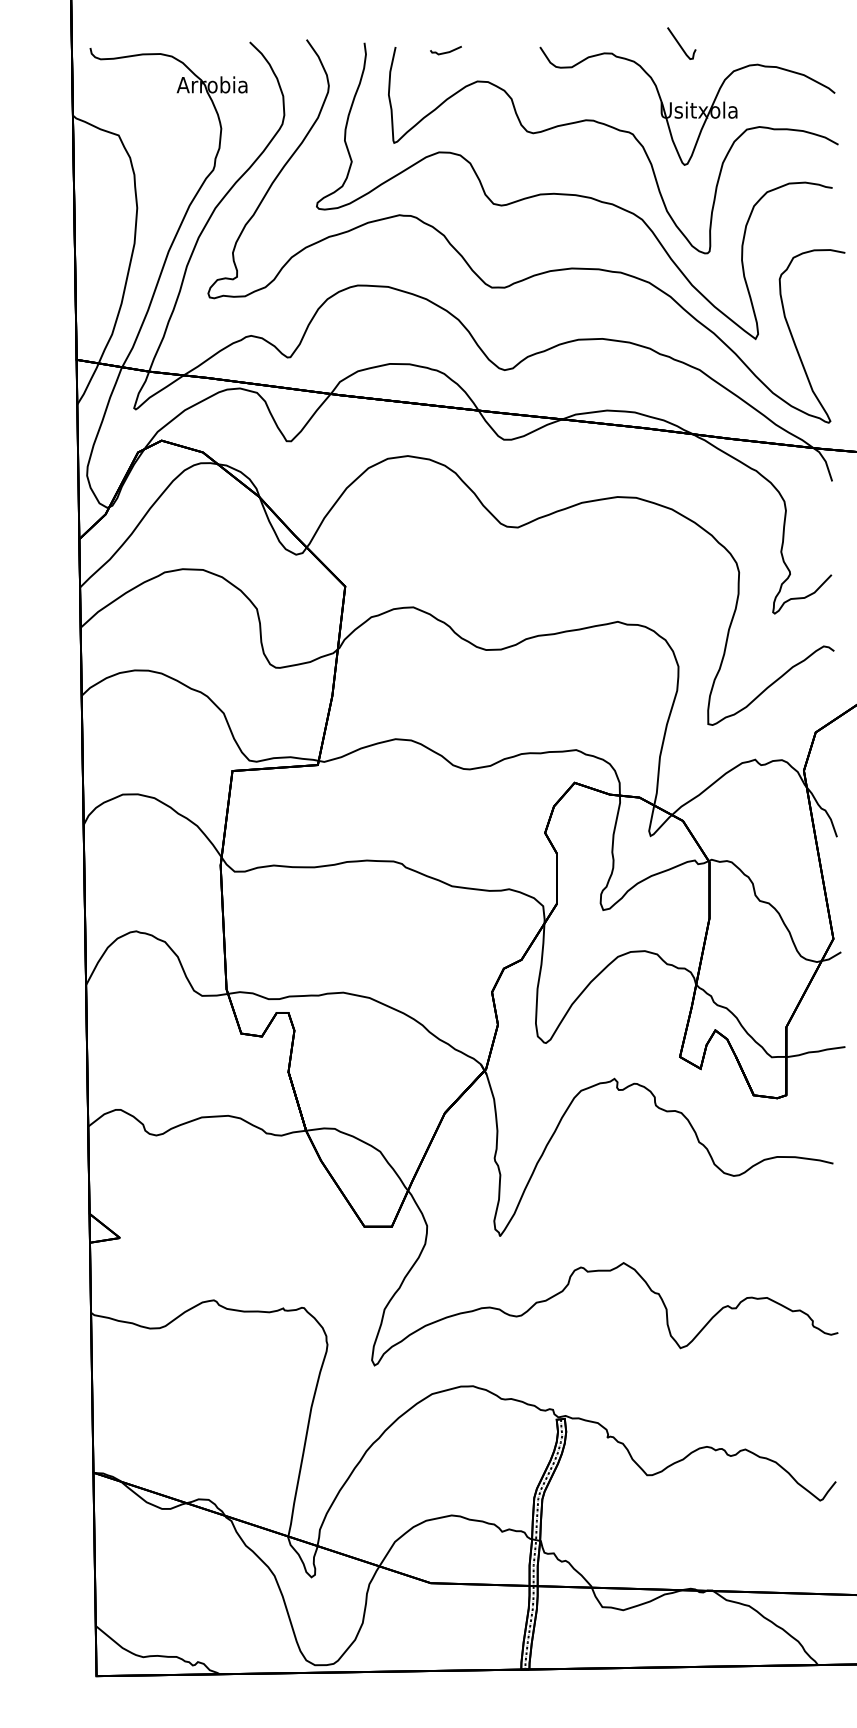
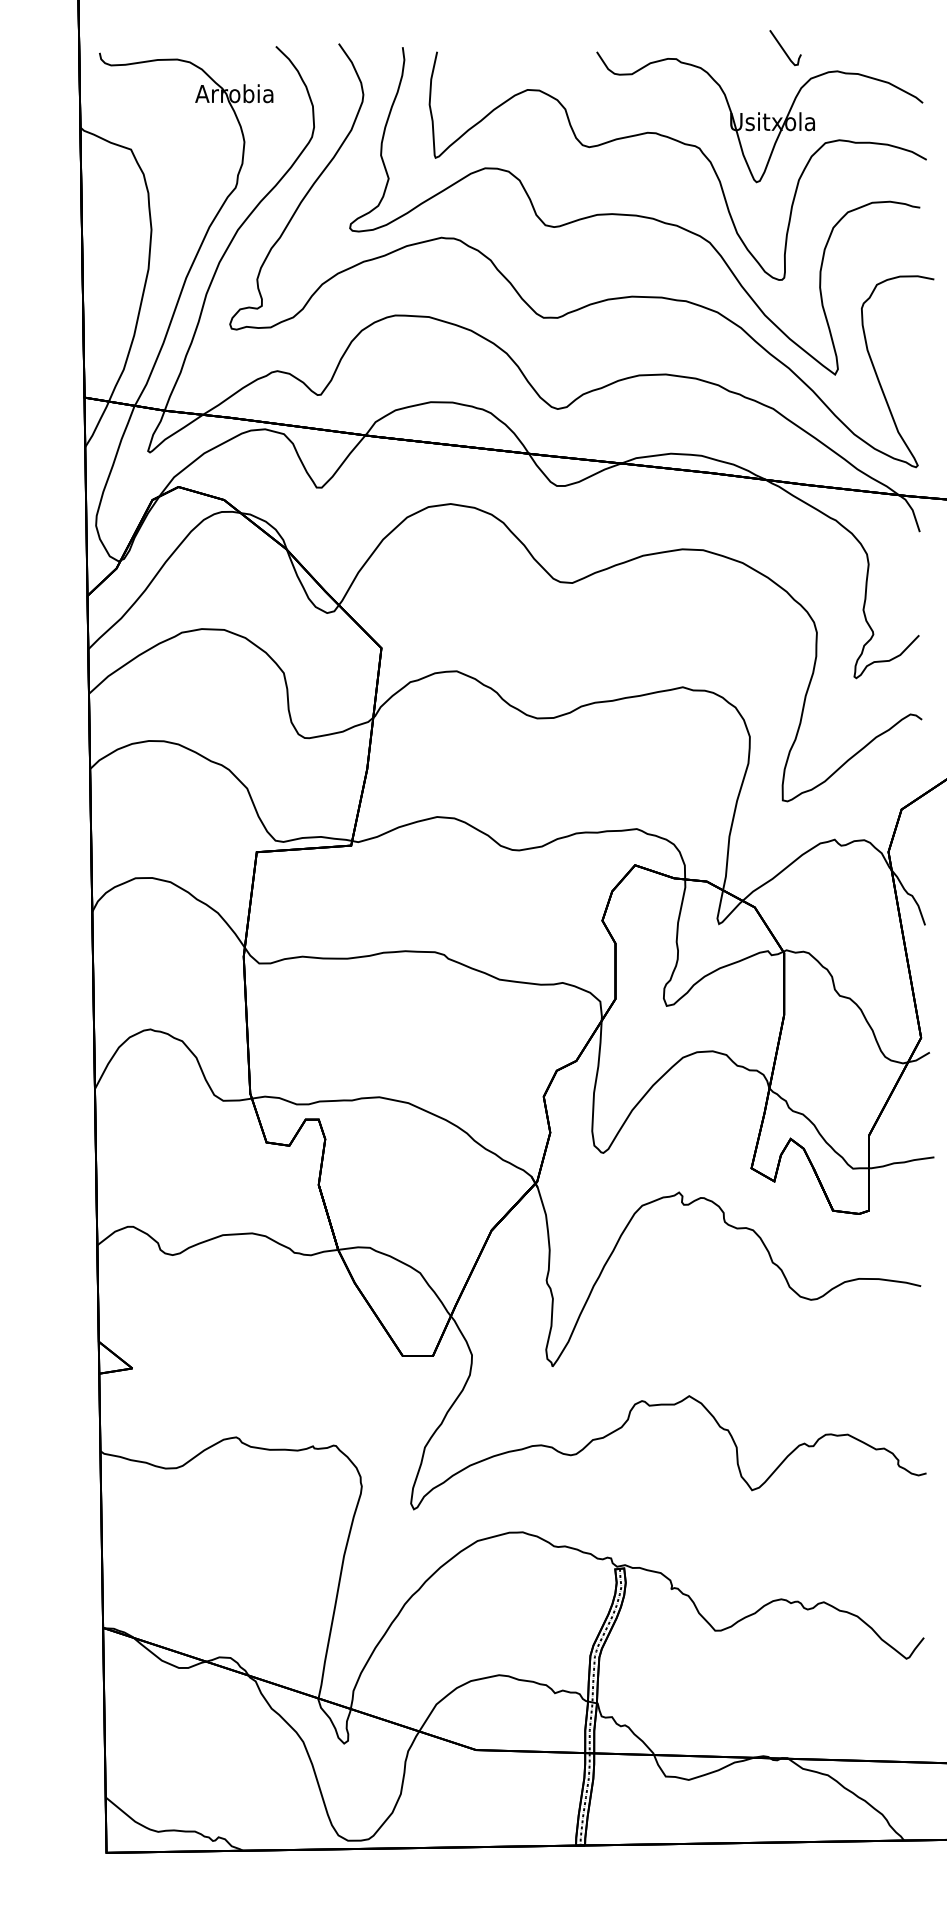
curve: (680, 44) -> (784, 49), moved
curve: (446, 51) -> (493, 56), removed

